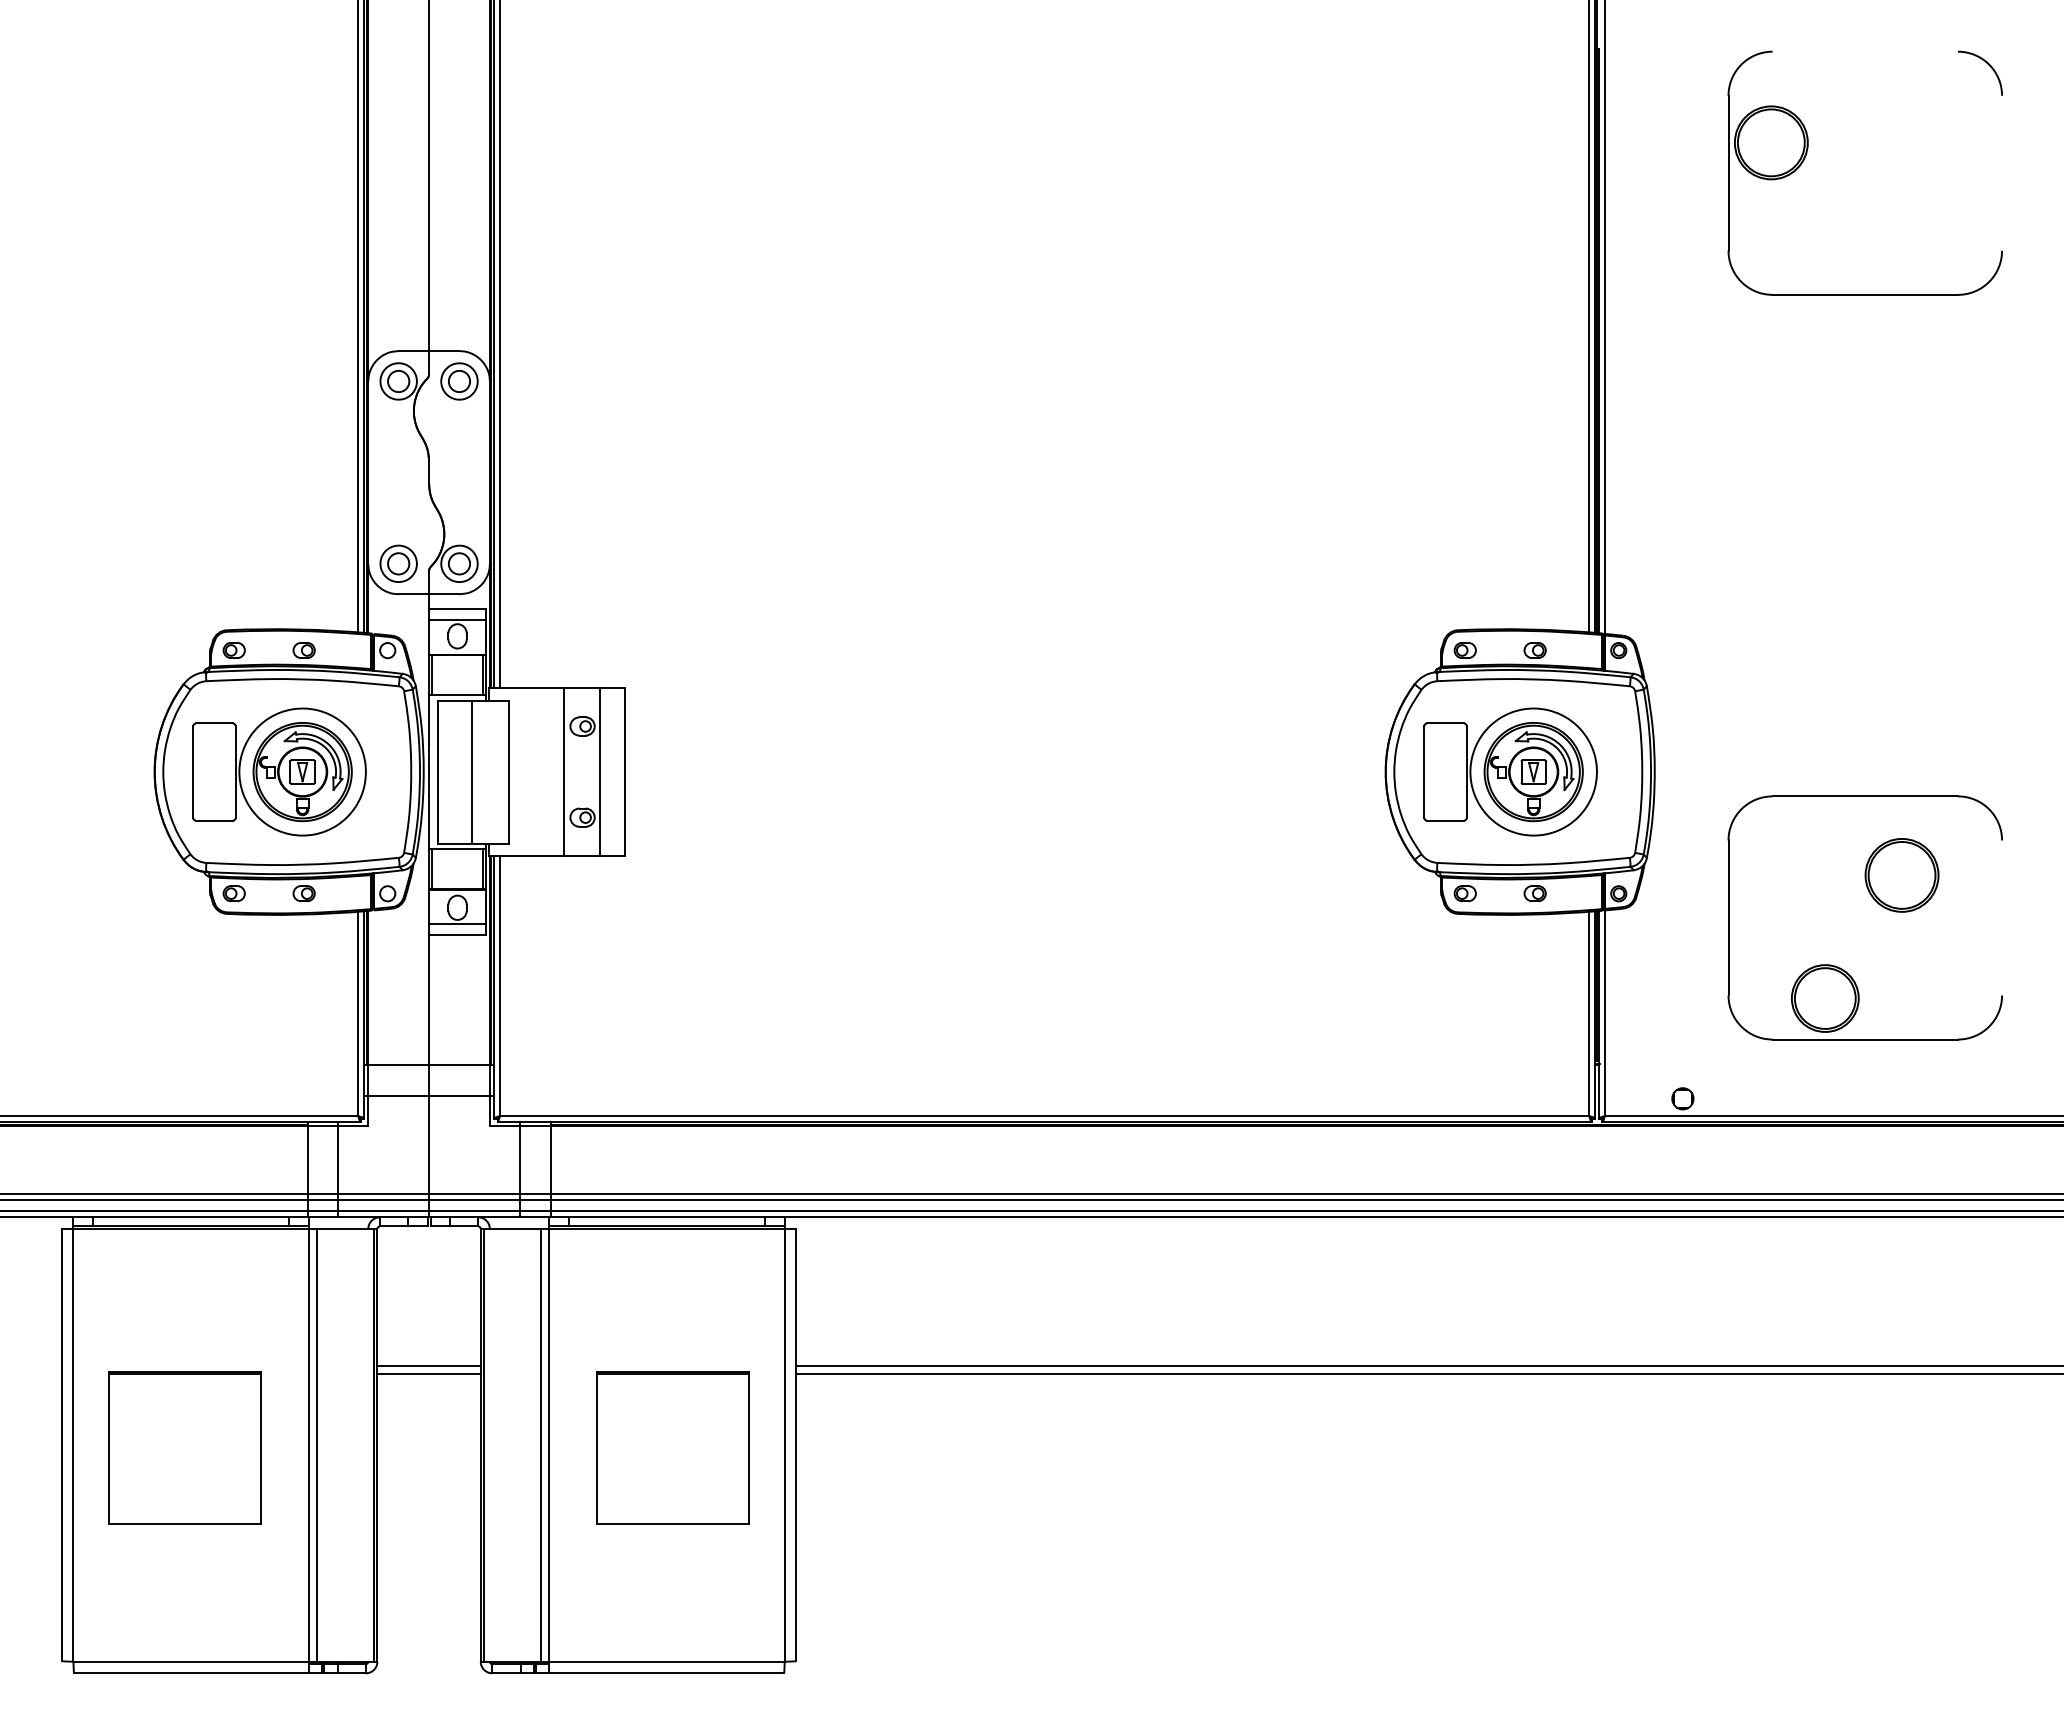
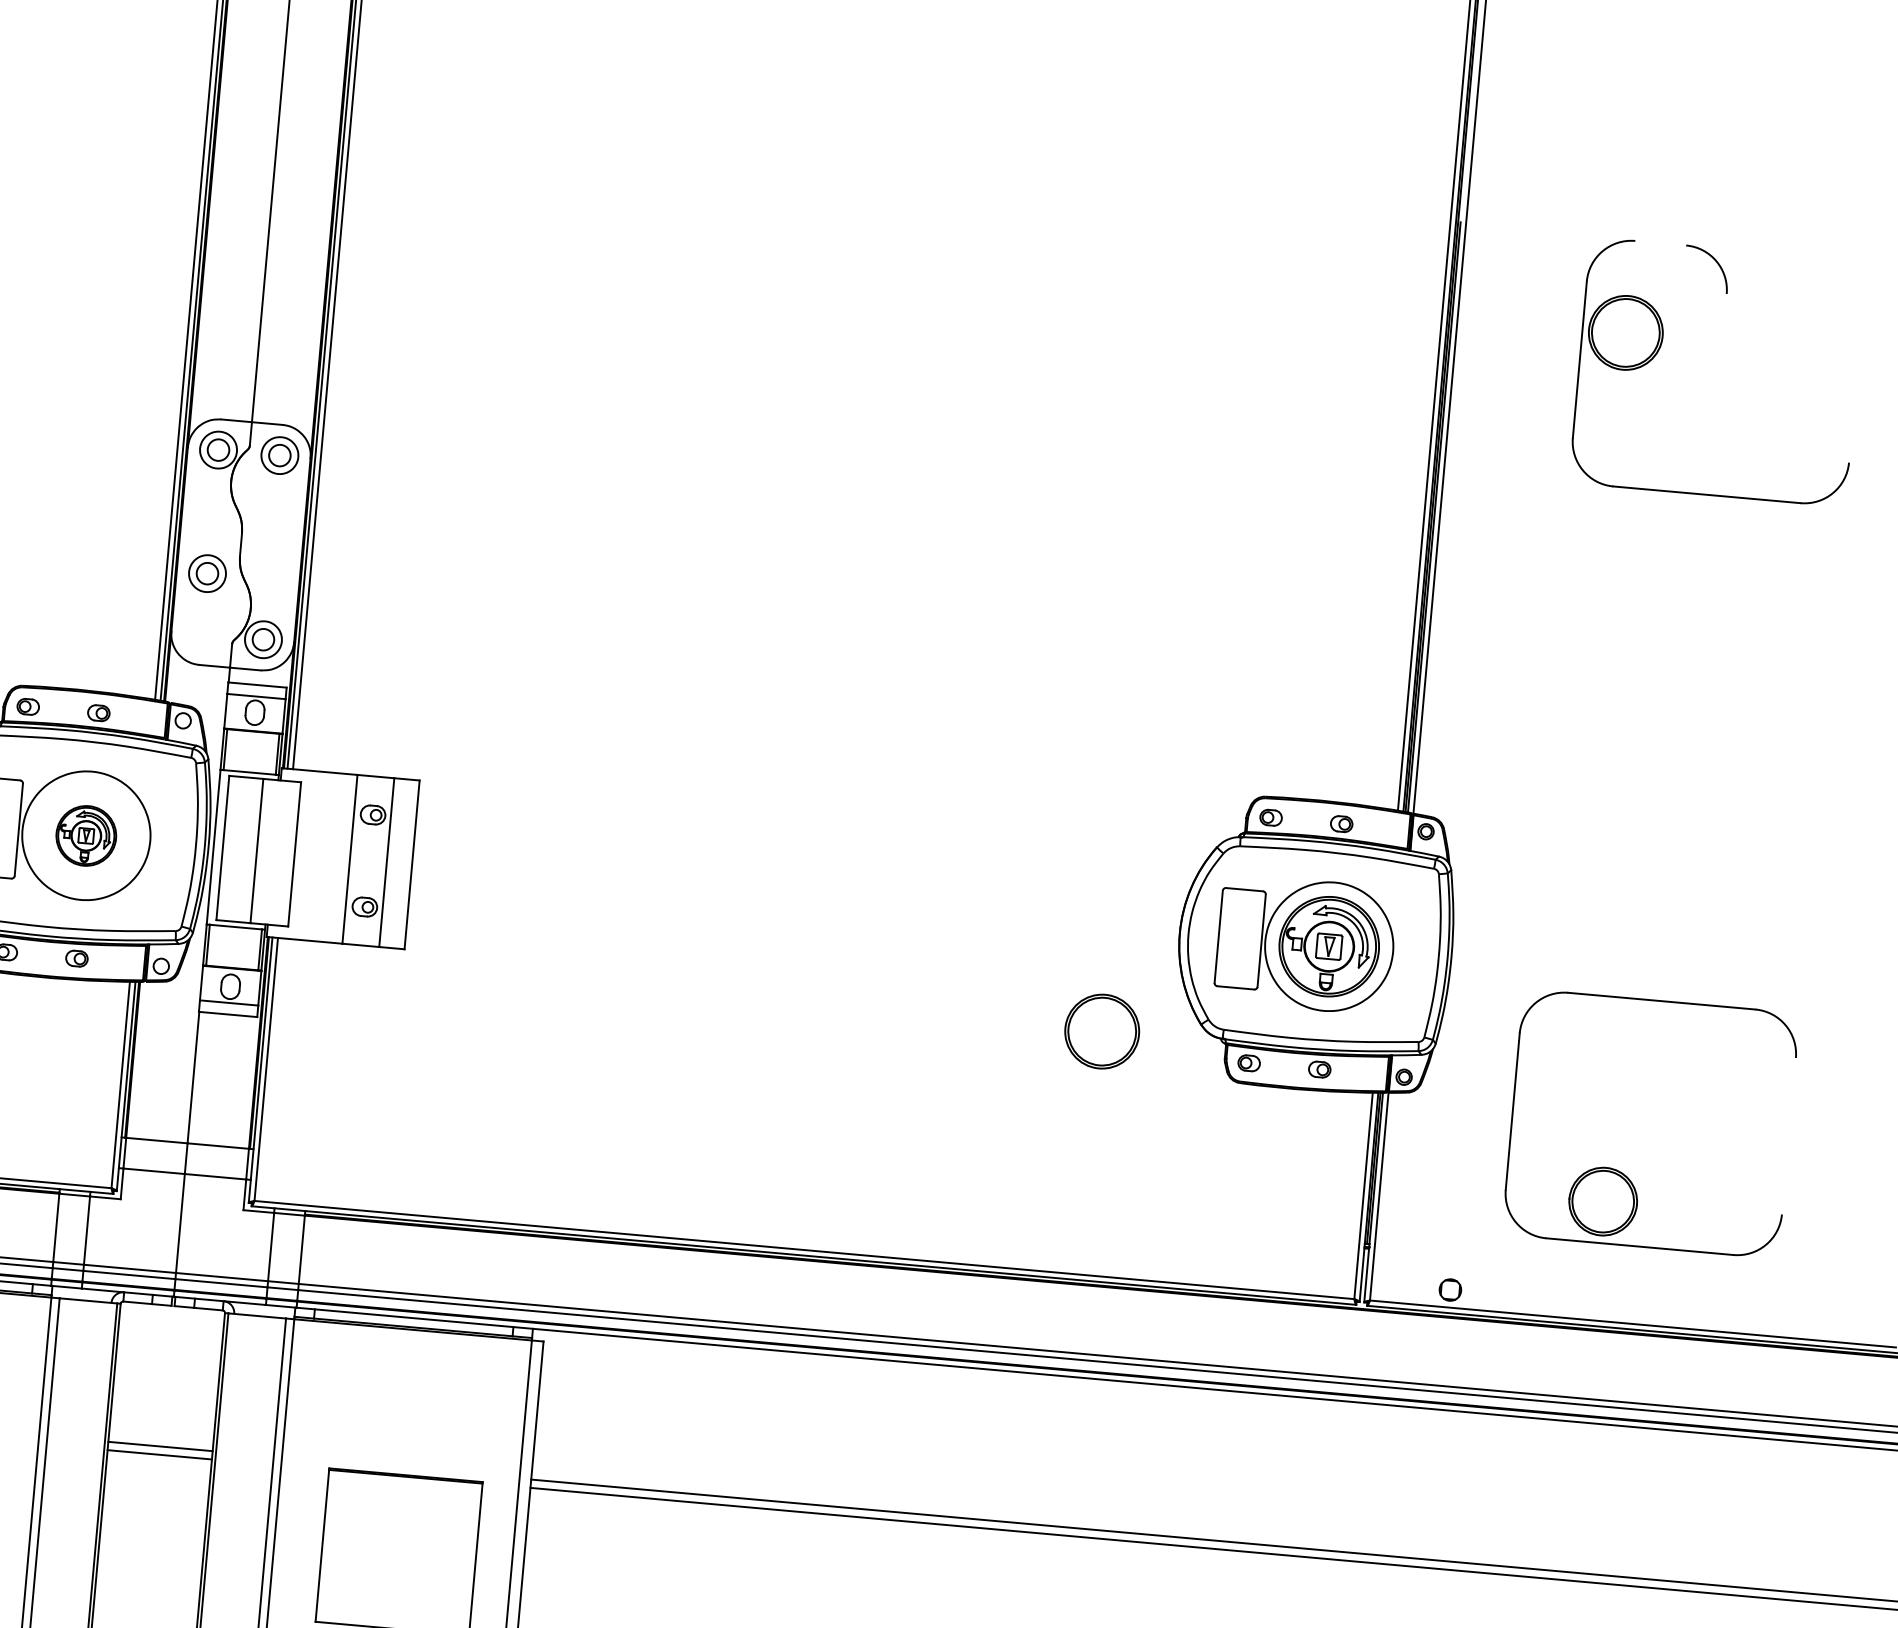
arc: (1987, 64) -> (1714, 261), moved
part: (398, 563) -> (207, 573), moved
part: (302, 772) -> (86, 836), size x0.6
part: (1901, 875) -> (1101, 1031), moved

